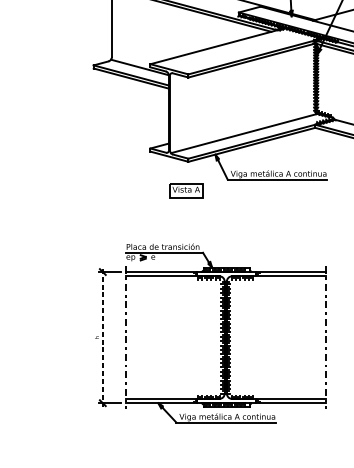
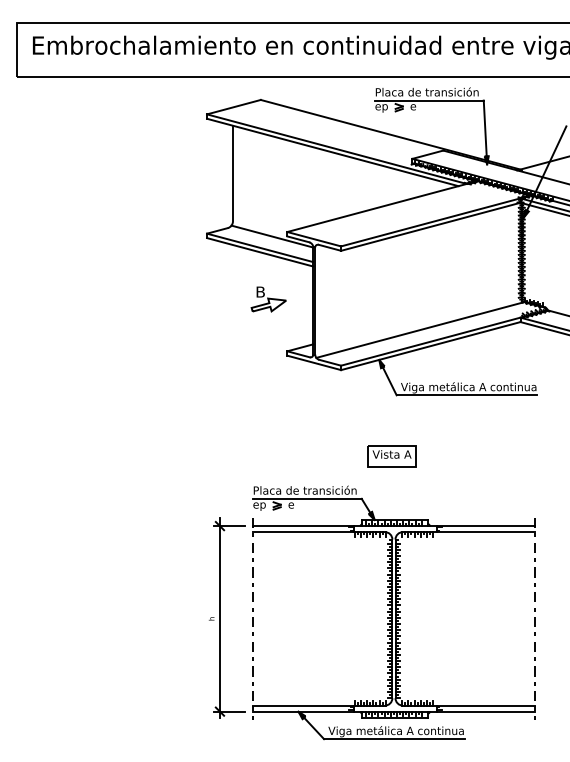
part: (137, 111) -> (268, 299), added
part: (185, 191) -> (391, 456), moved
line: (102, 336) -> (219, 617), dashed -> solid

